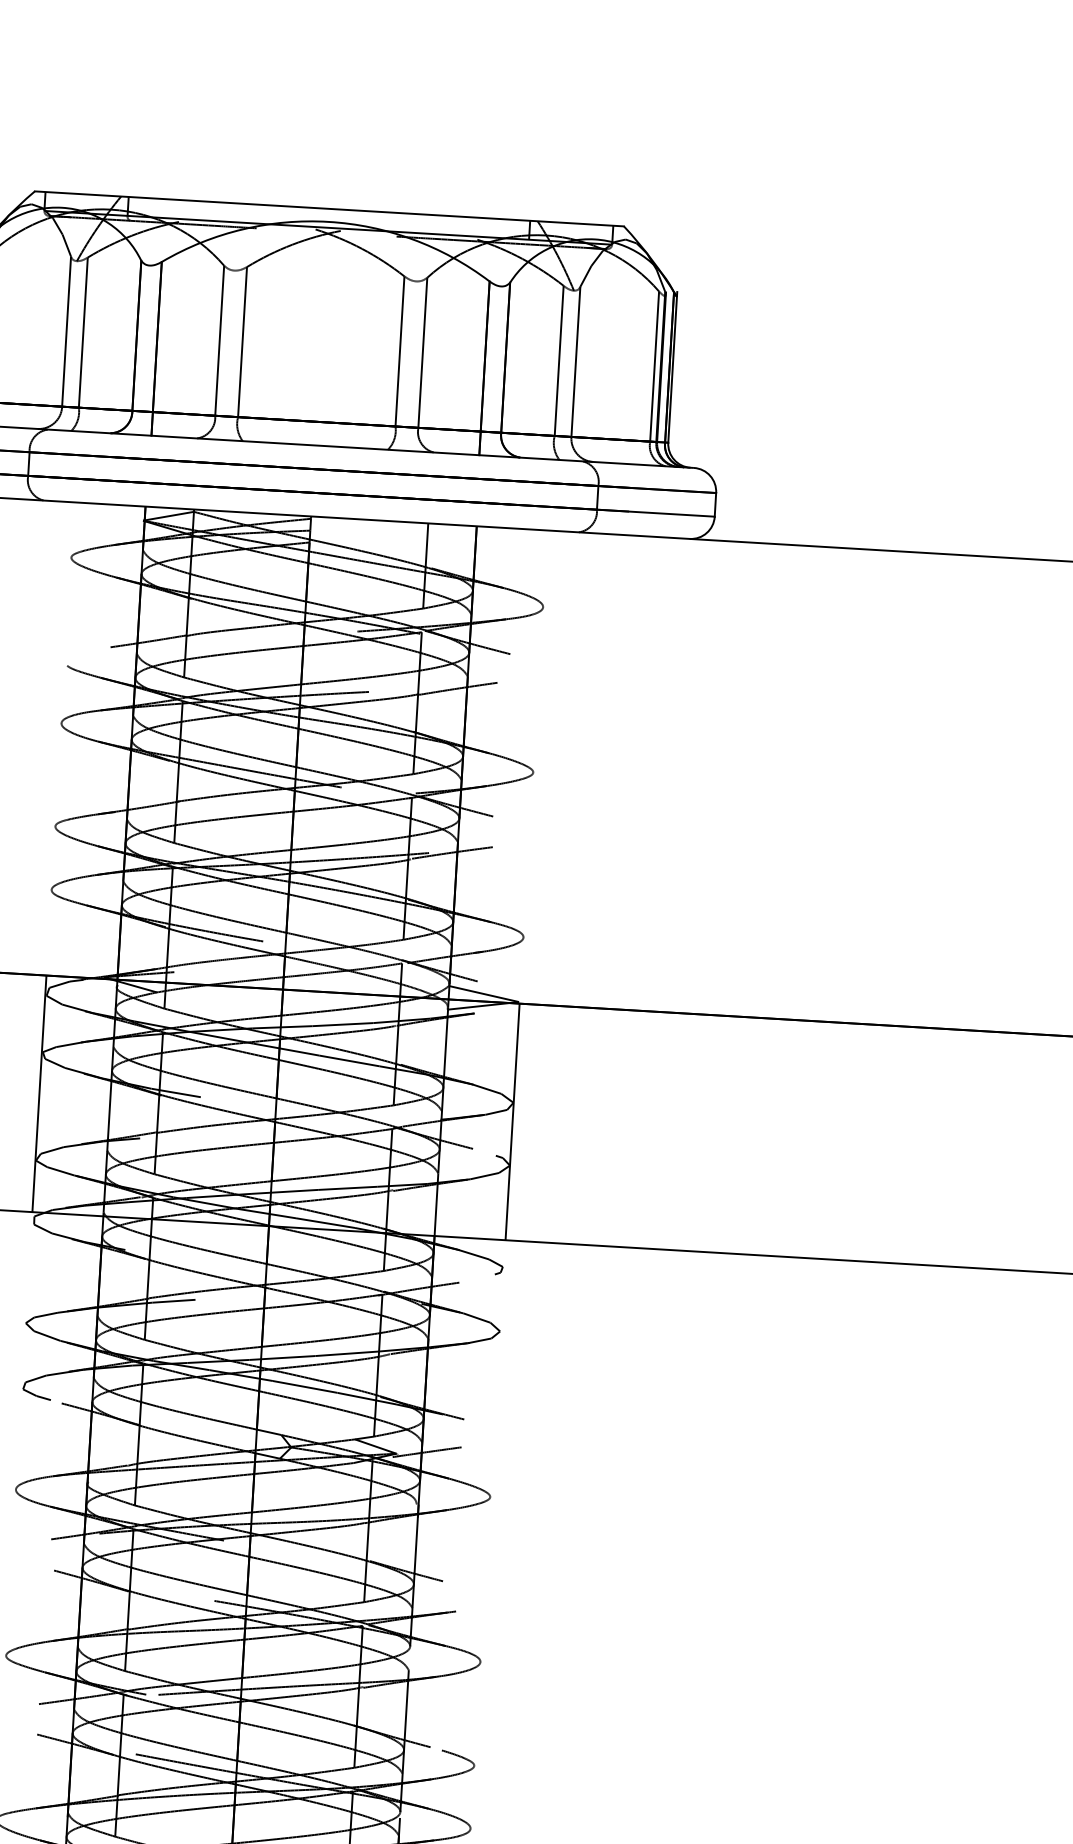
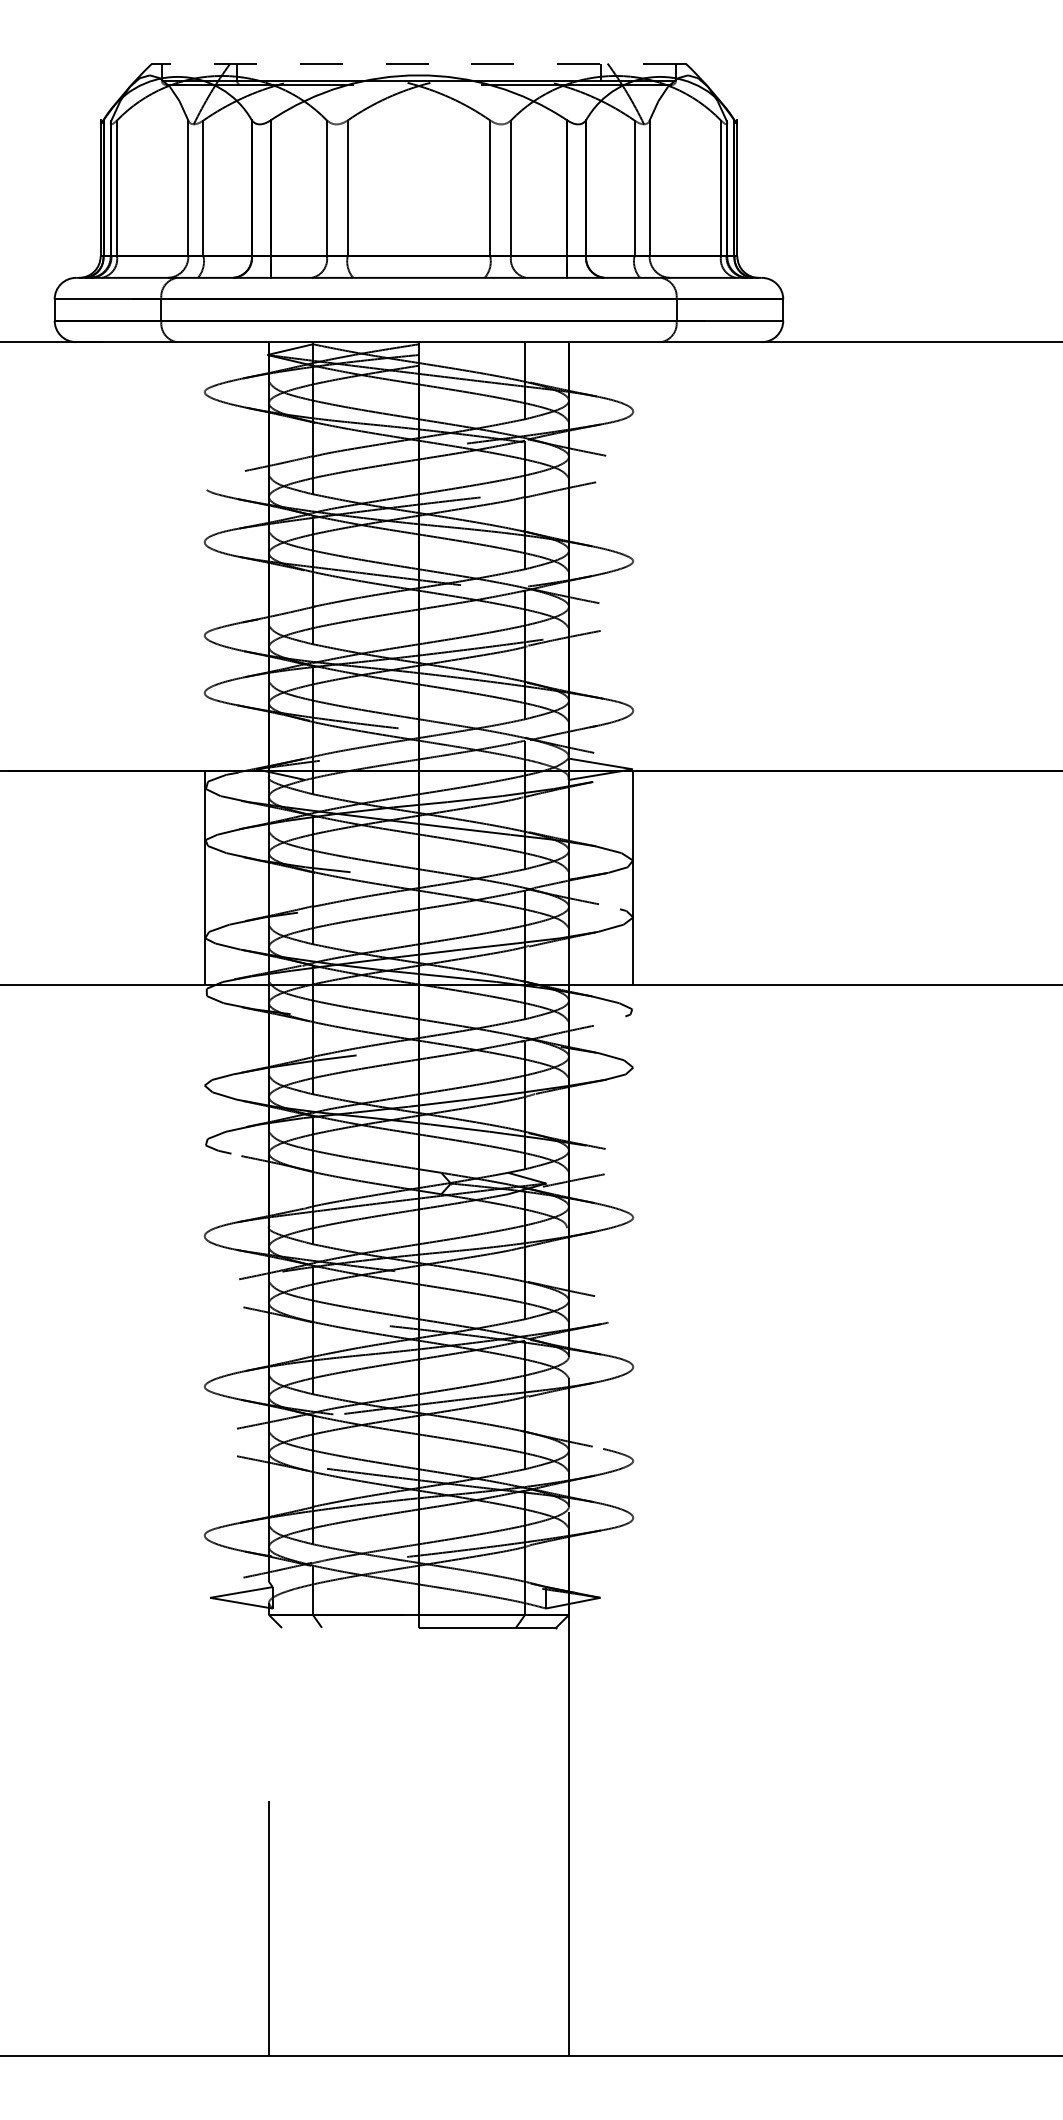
line: (328, 208) -> (418, 63), solid -> dashed

